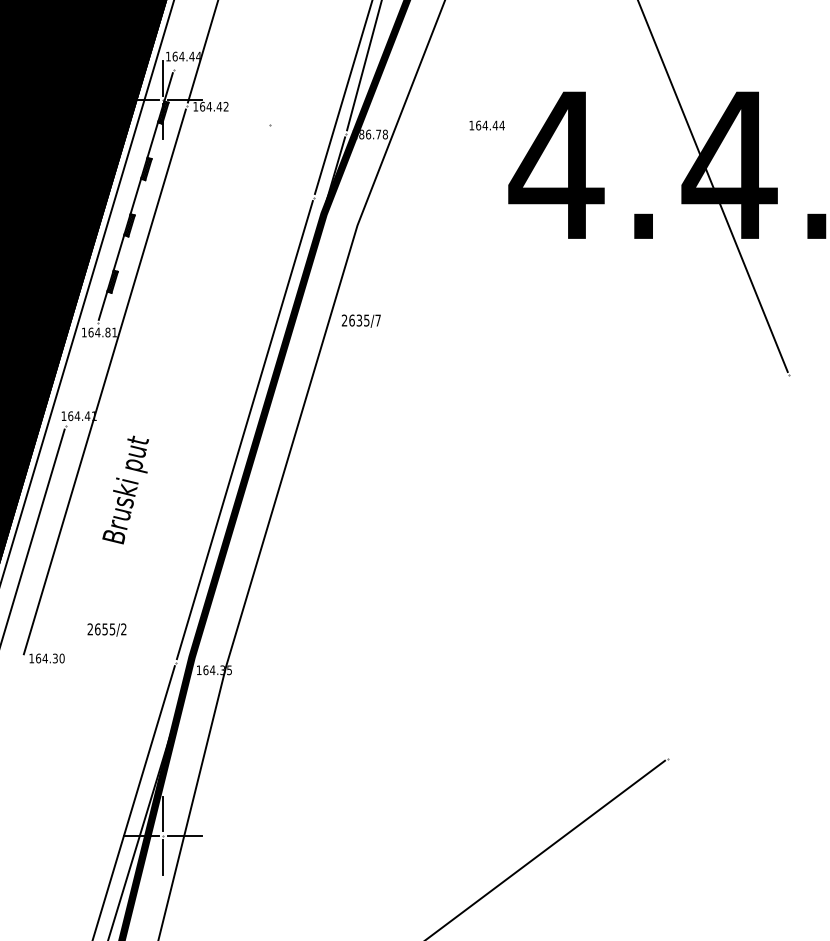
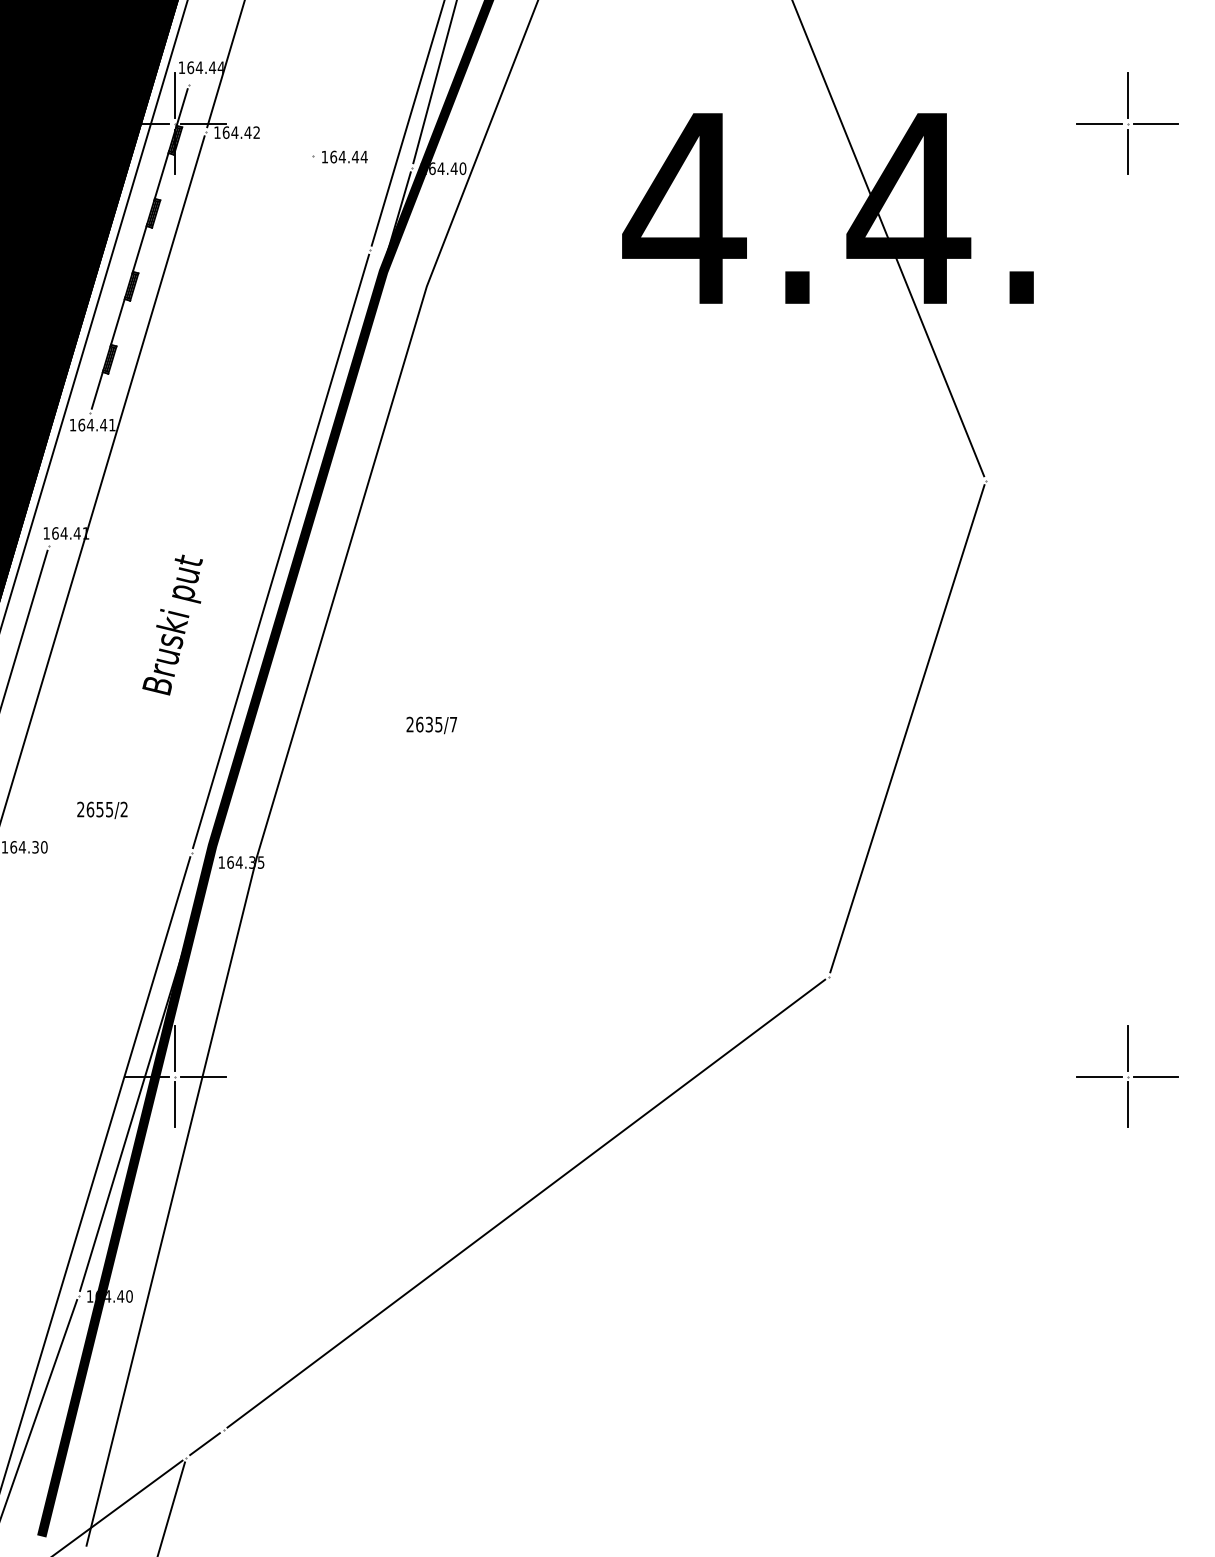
text: (486, 125) -> (344, 156), moved
text: (373, 134) -> (447, 168), 186.78 -> 164.40
text: (361, 321) -> (431, 725), moved
text: (107, 332) -> (103, 424), 164.81 -> 164.41
text: (125, 489) -> (172, 624), moved
line: (728, 566) -> (907, 728), added

